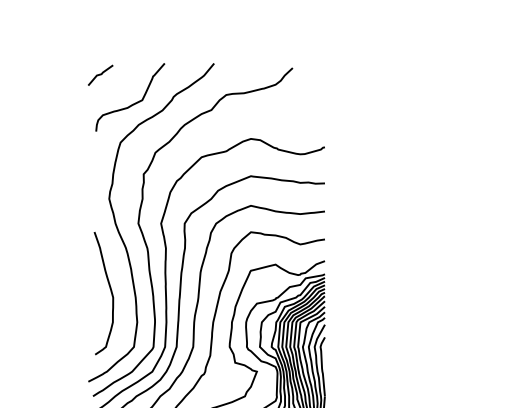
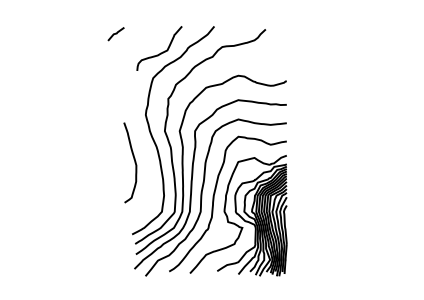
line: (99, 75) -> (115, 34), moved
curve: (110, 293) -> (134, 162), moved

